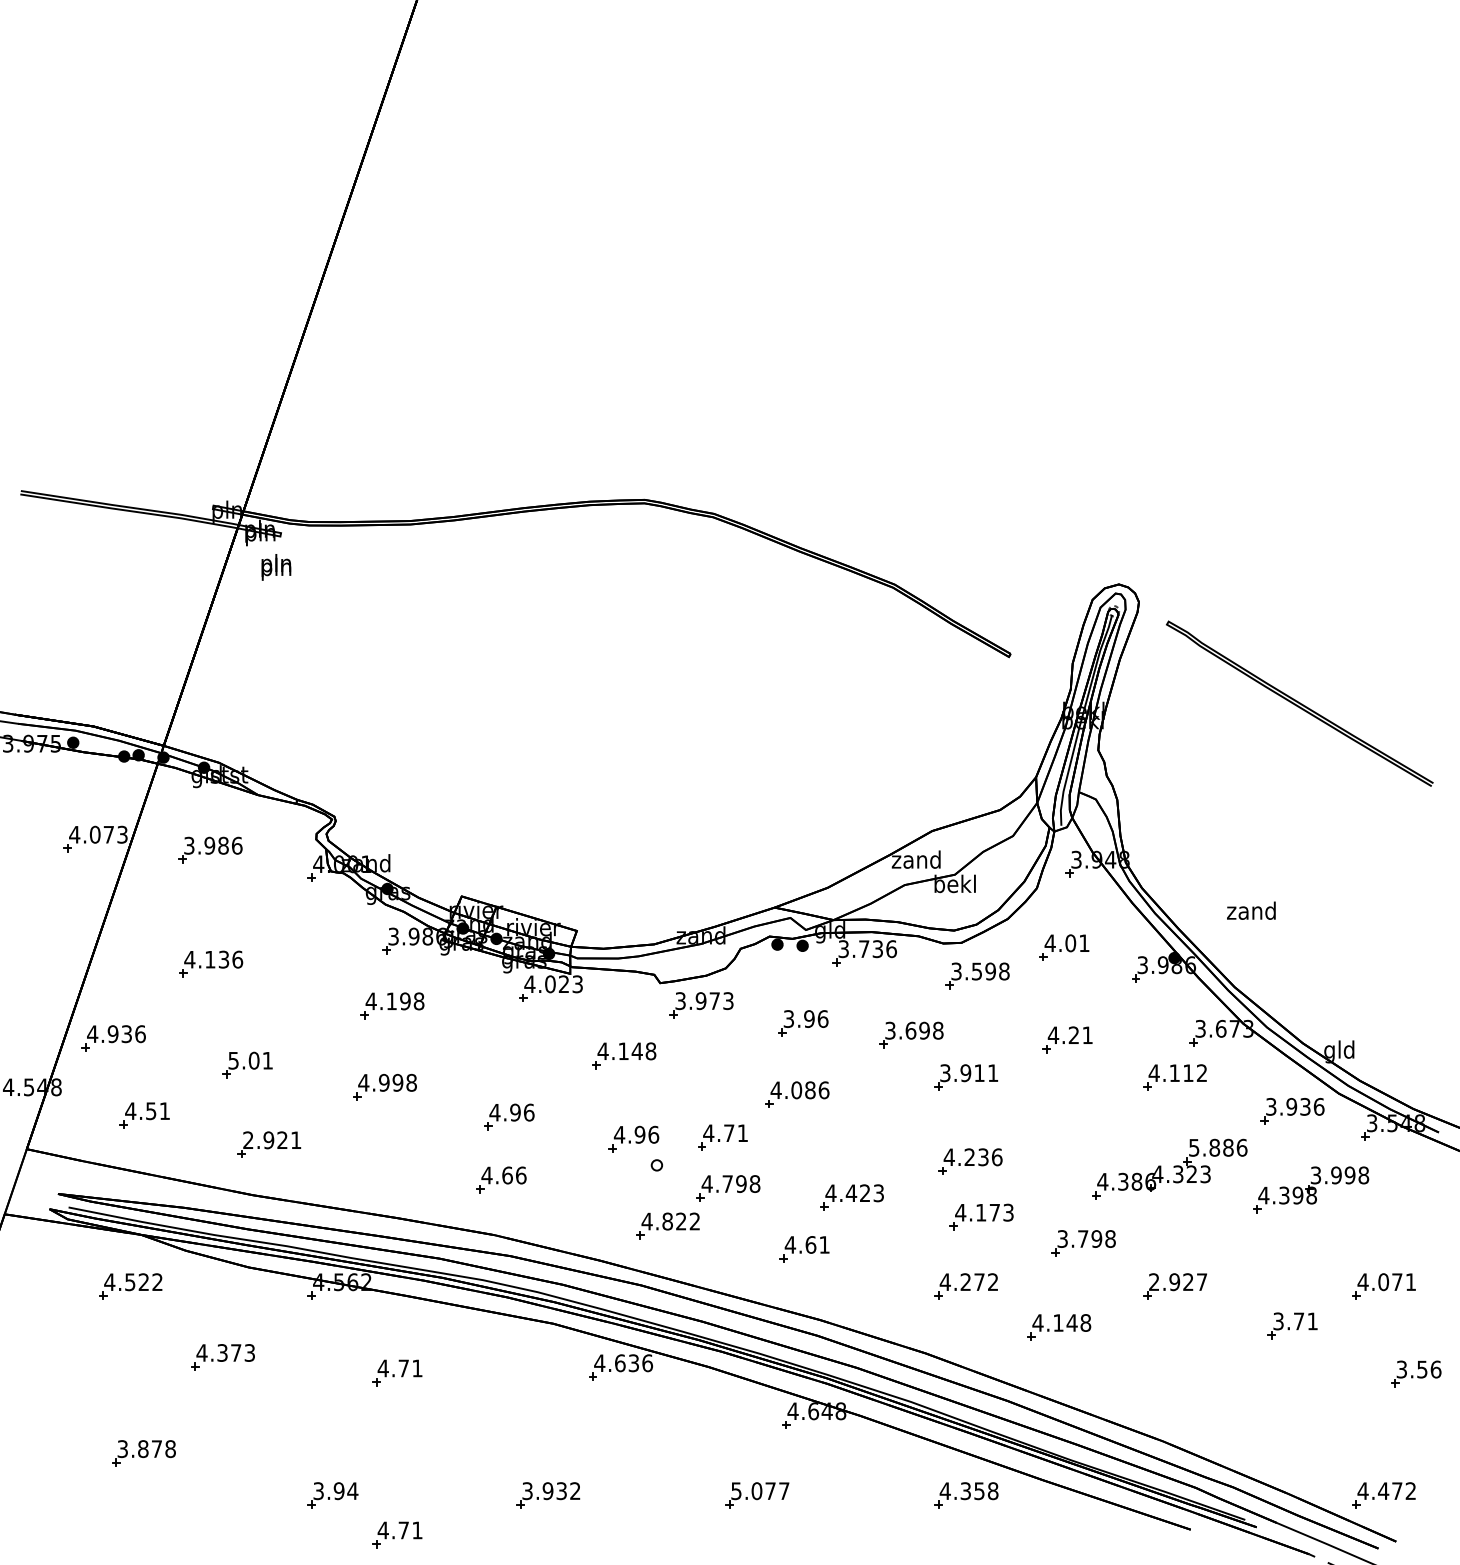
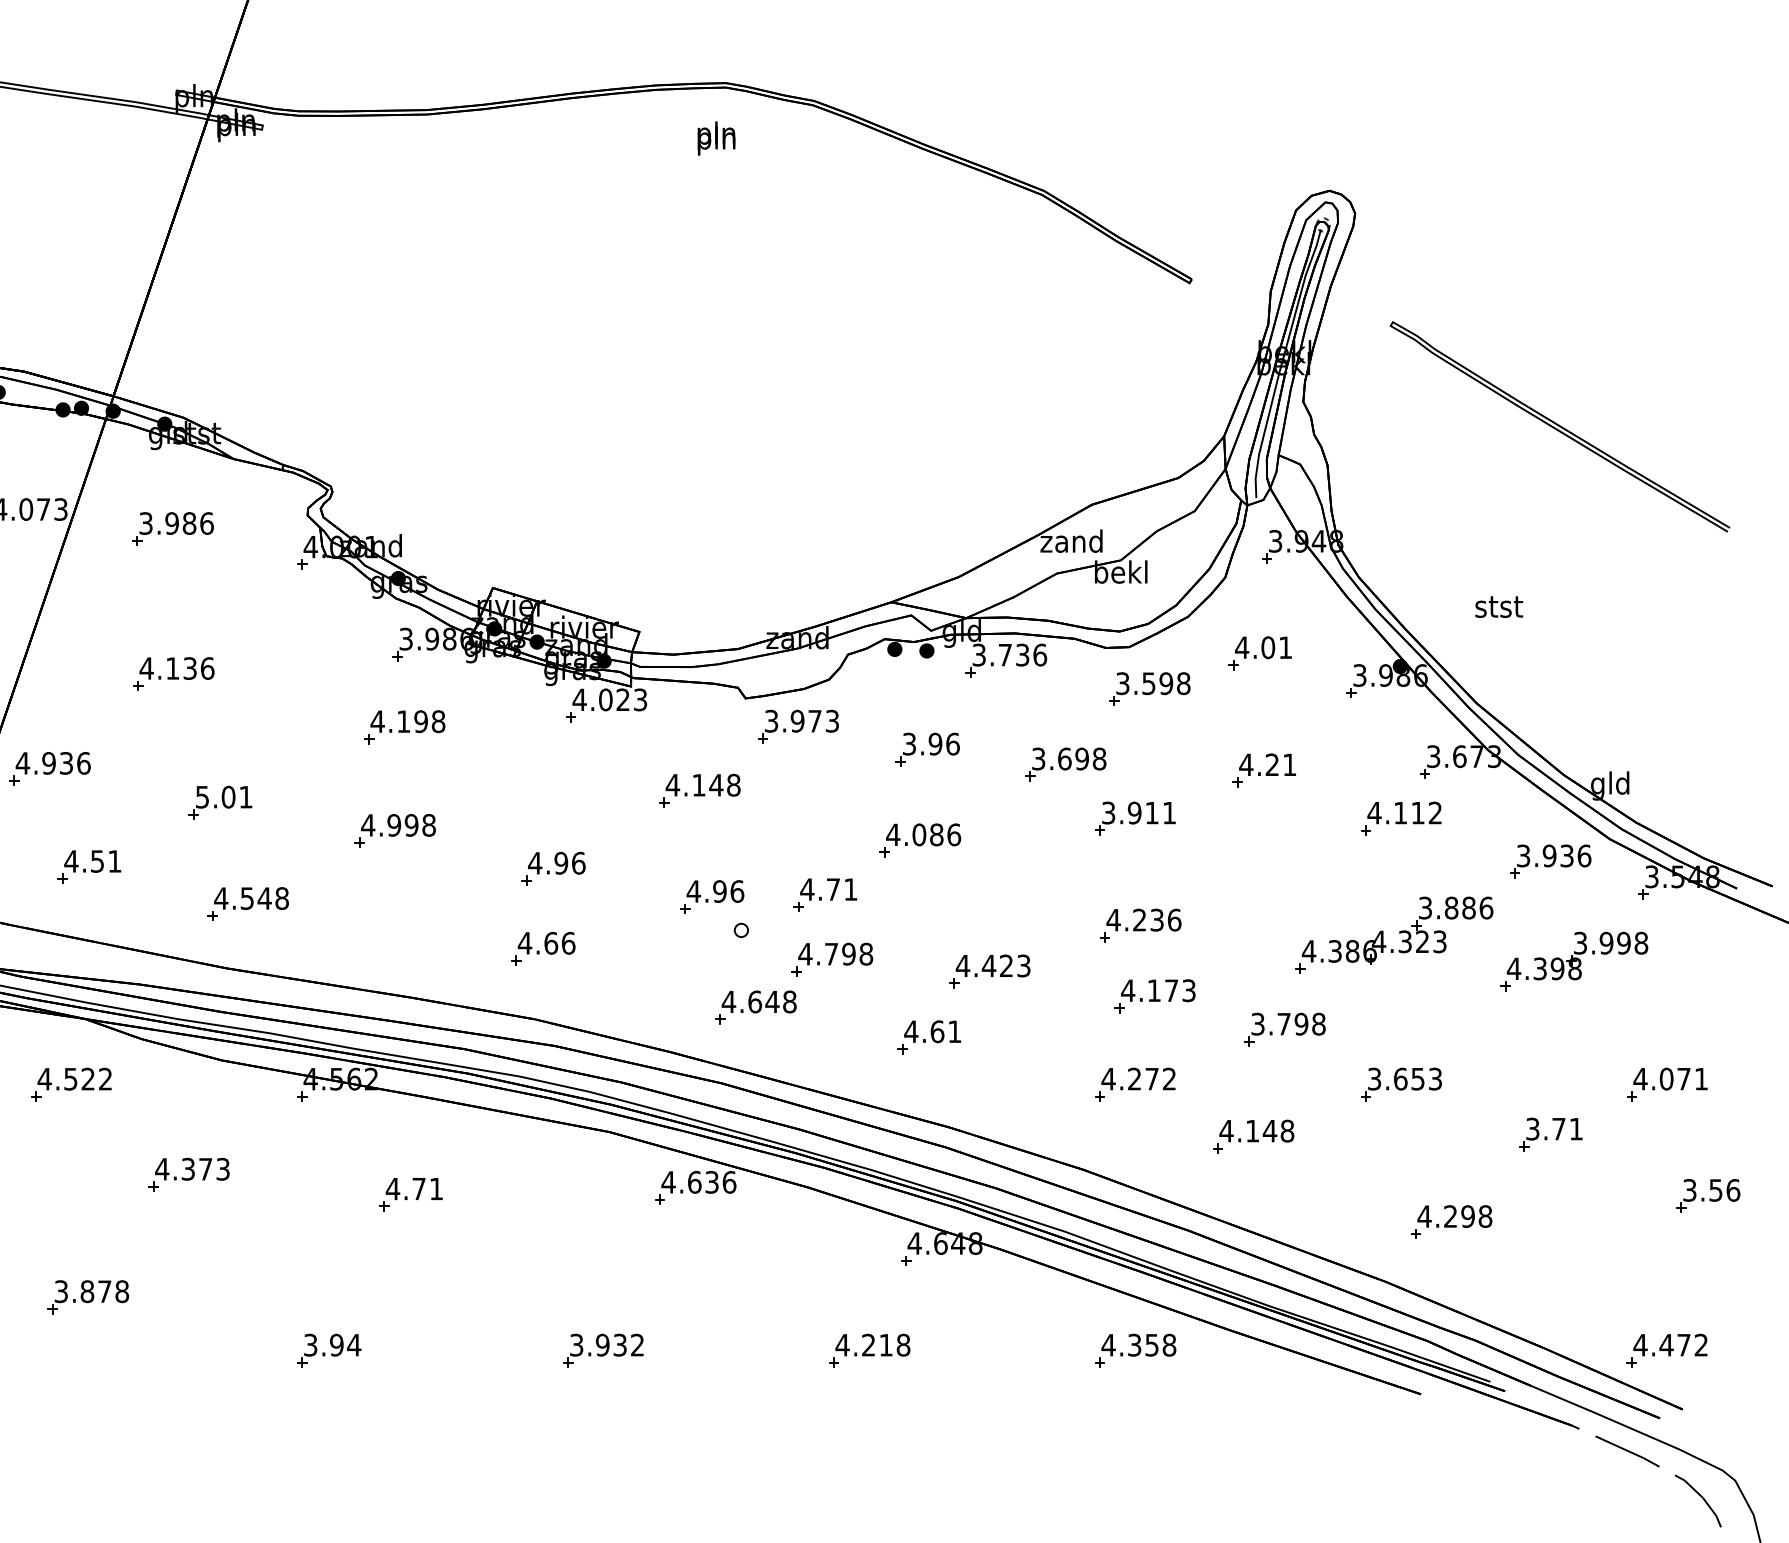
text: (276, 567) -> (716, 138), moved
curve: (1299, 703) -> (1559, 426), moved
text: (1251, 910) -> (1498, 605), zand -> stst
text: (271, 1140) -> (250, 898), 2.921 -> 4.548
text: (1194, 1147) -> (1425, 907), 5.886 -> 3.886
text: (681, 1221) -> (772, 1001), 4.822 -> 4.648
text: (1178, 1282) -> (1405, 1079), 2.927 -> 3.653
part: (1214, 1394) -> (1451, 1222), added
text: (759, 1491) -> (871, 1345), 5.077 -> 4.218
part: (397, 1534) -> (411, 1400), removed

